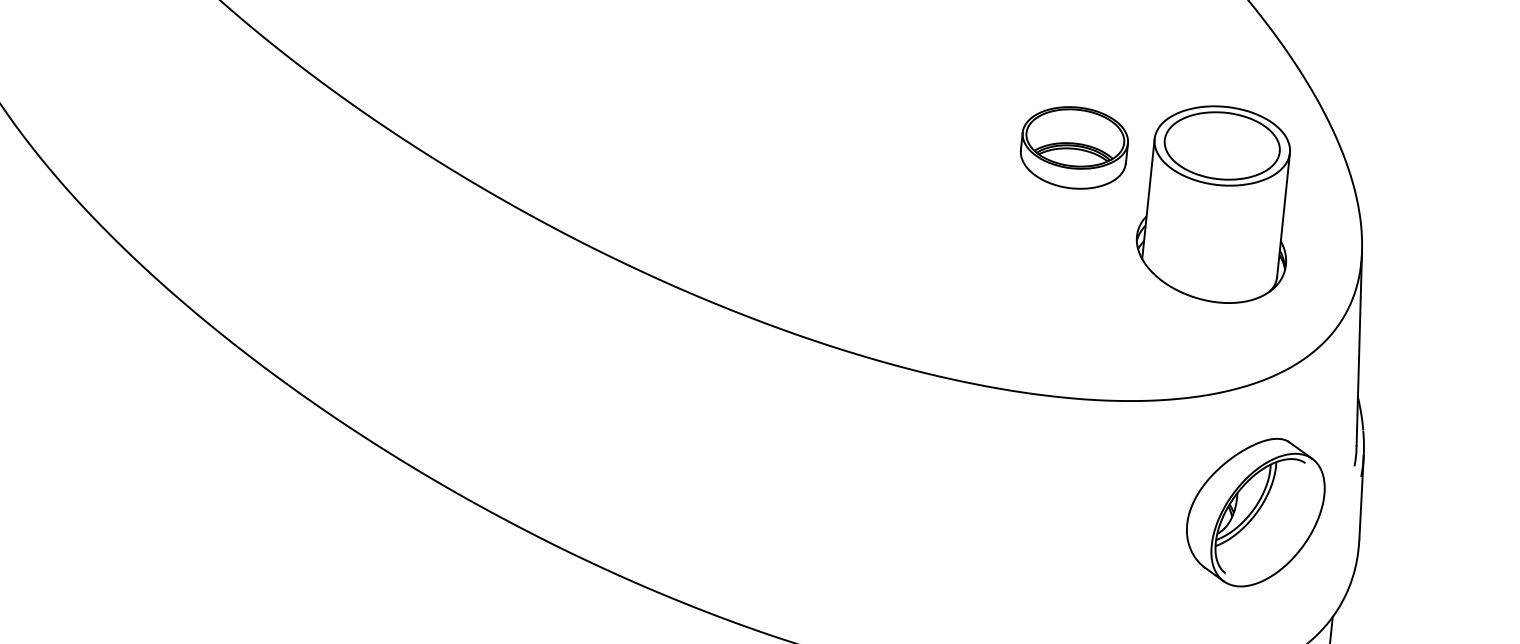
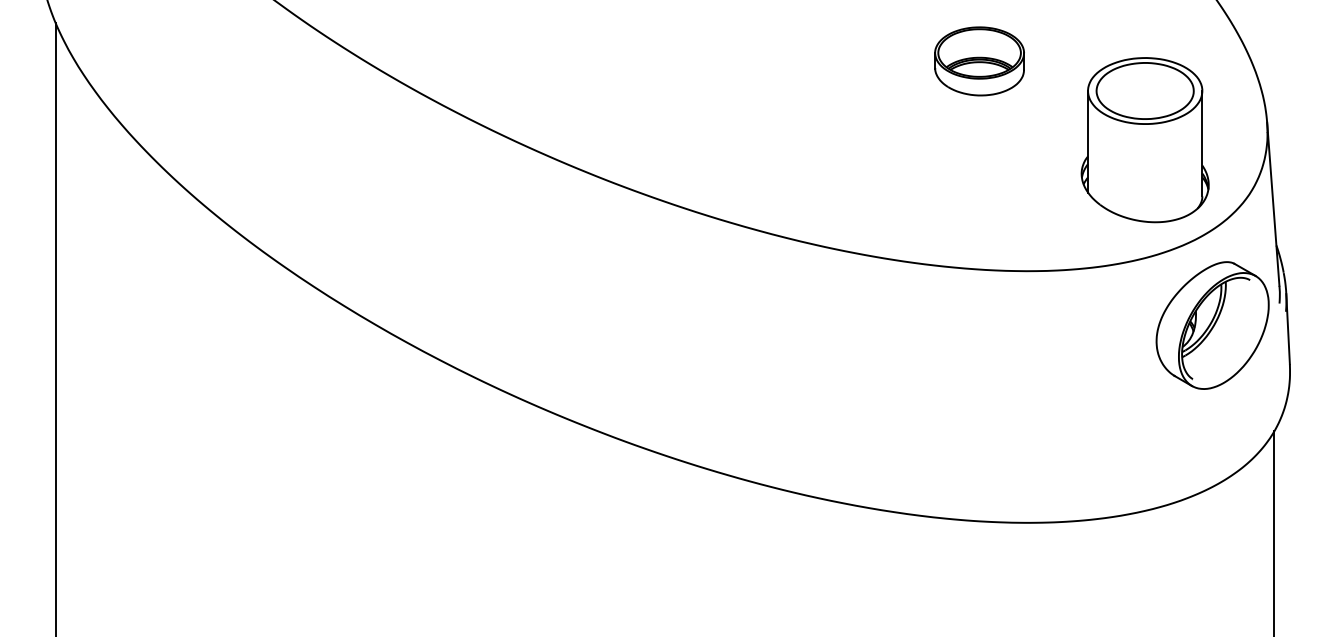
part: (1074, 147) -> (979, 61), moved
part: (1215, 204) -> (1144, 140), moved
part: (1255, 512) -> (1212, 325), moved

